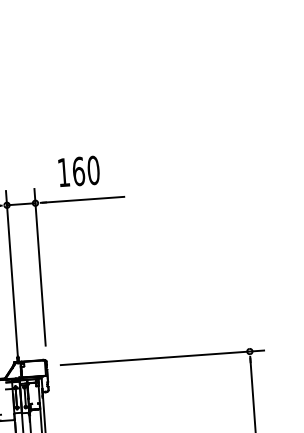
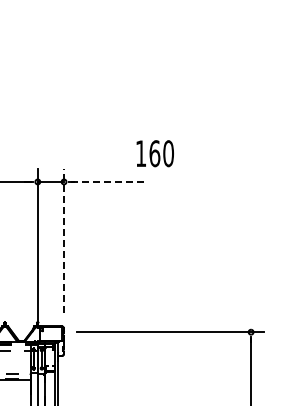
text: (78, 171) -> (154, 153), moved
line: (83, 199) -> (108, 181), solid -> dashed
line: (40, 266) -> (64, 240), solid -> dashed

